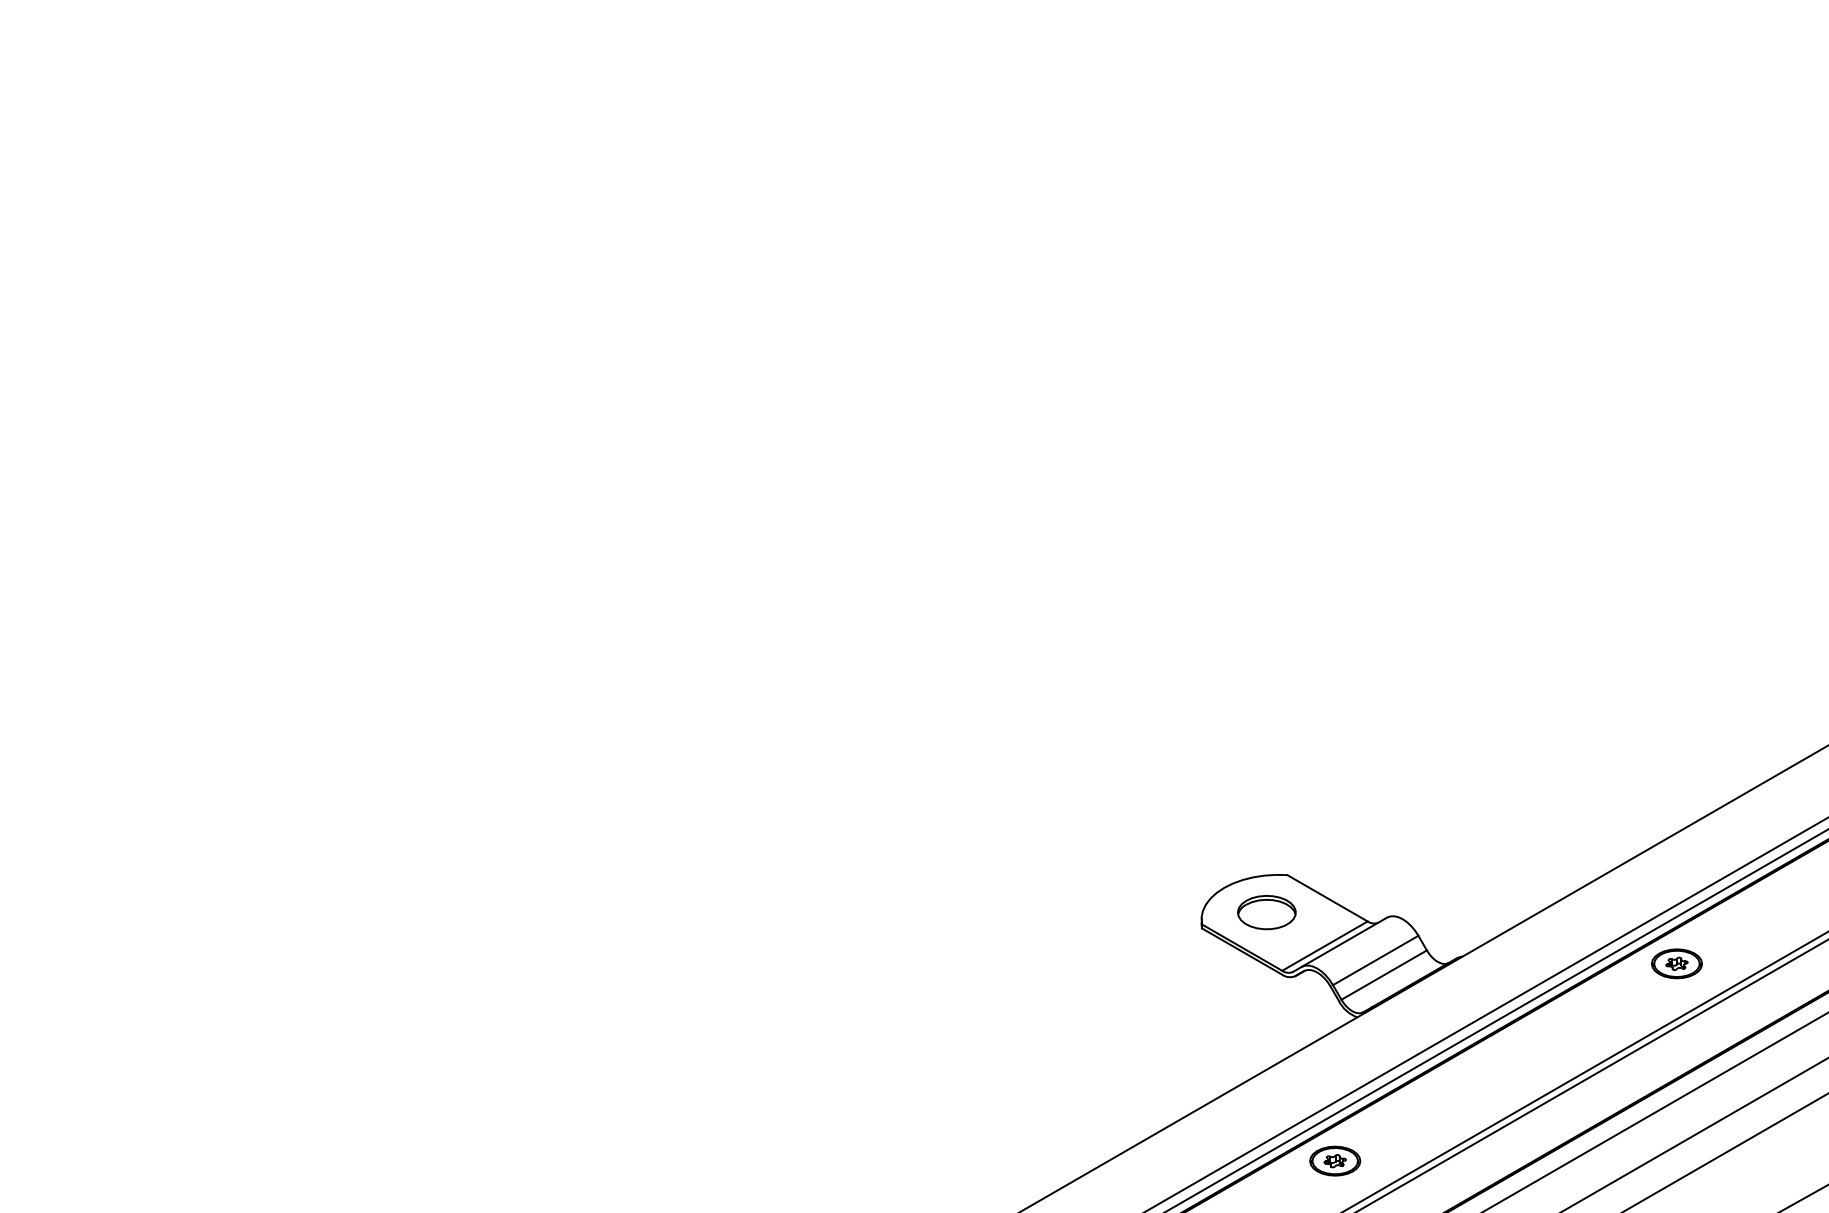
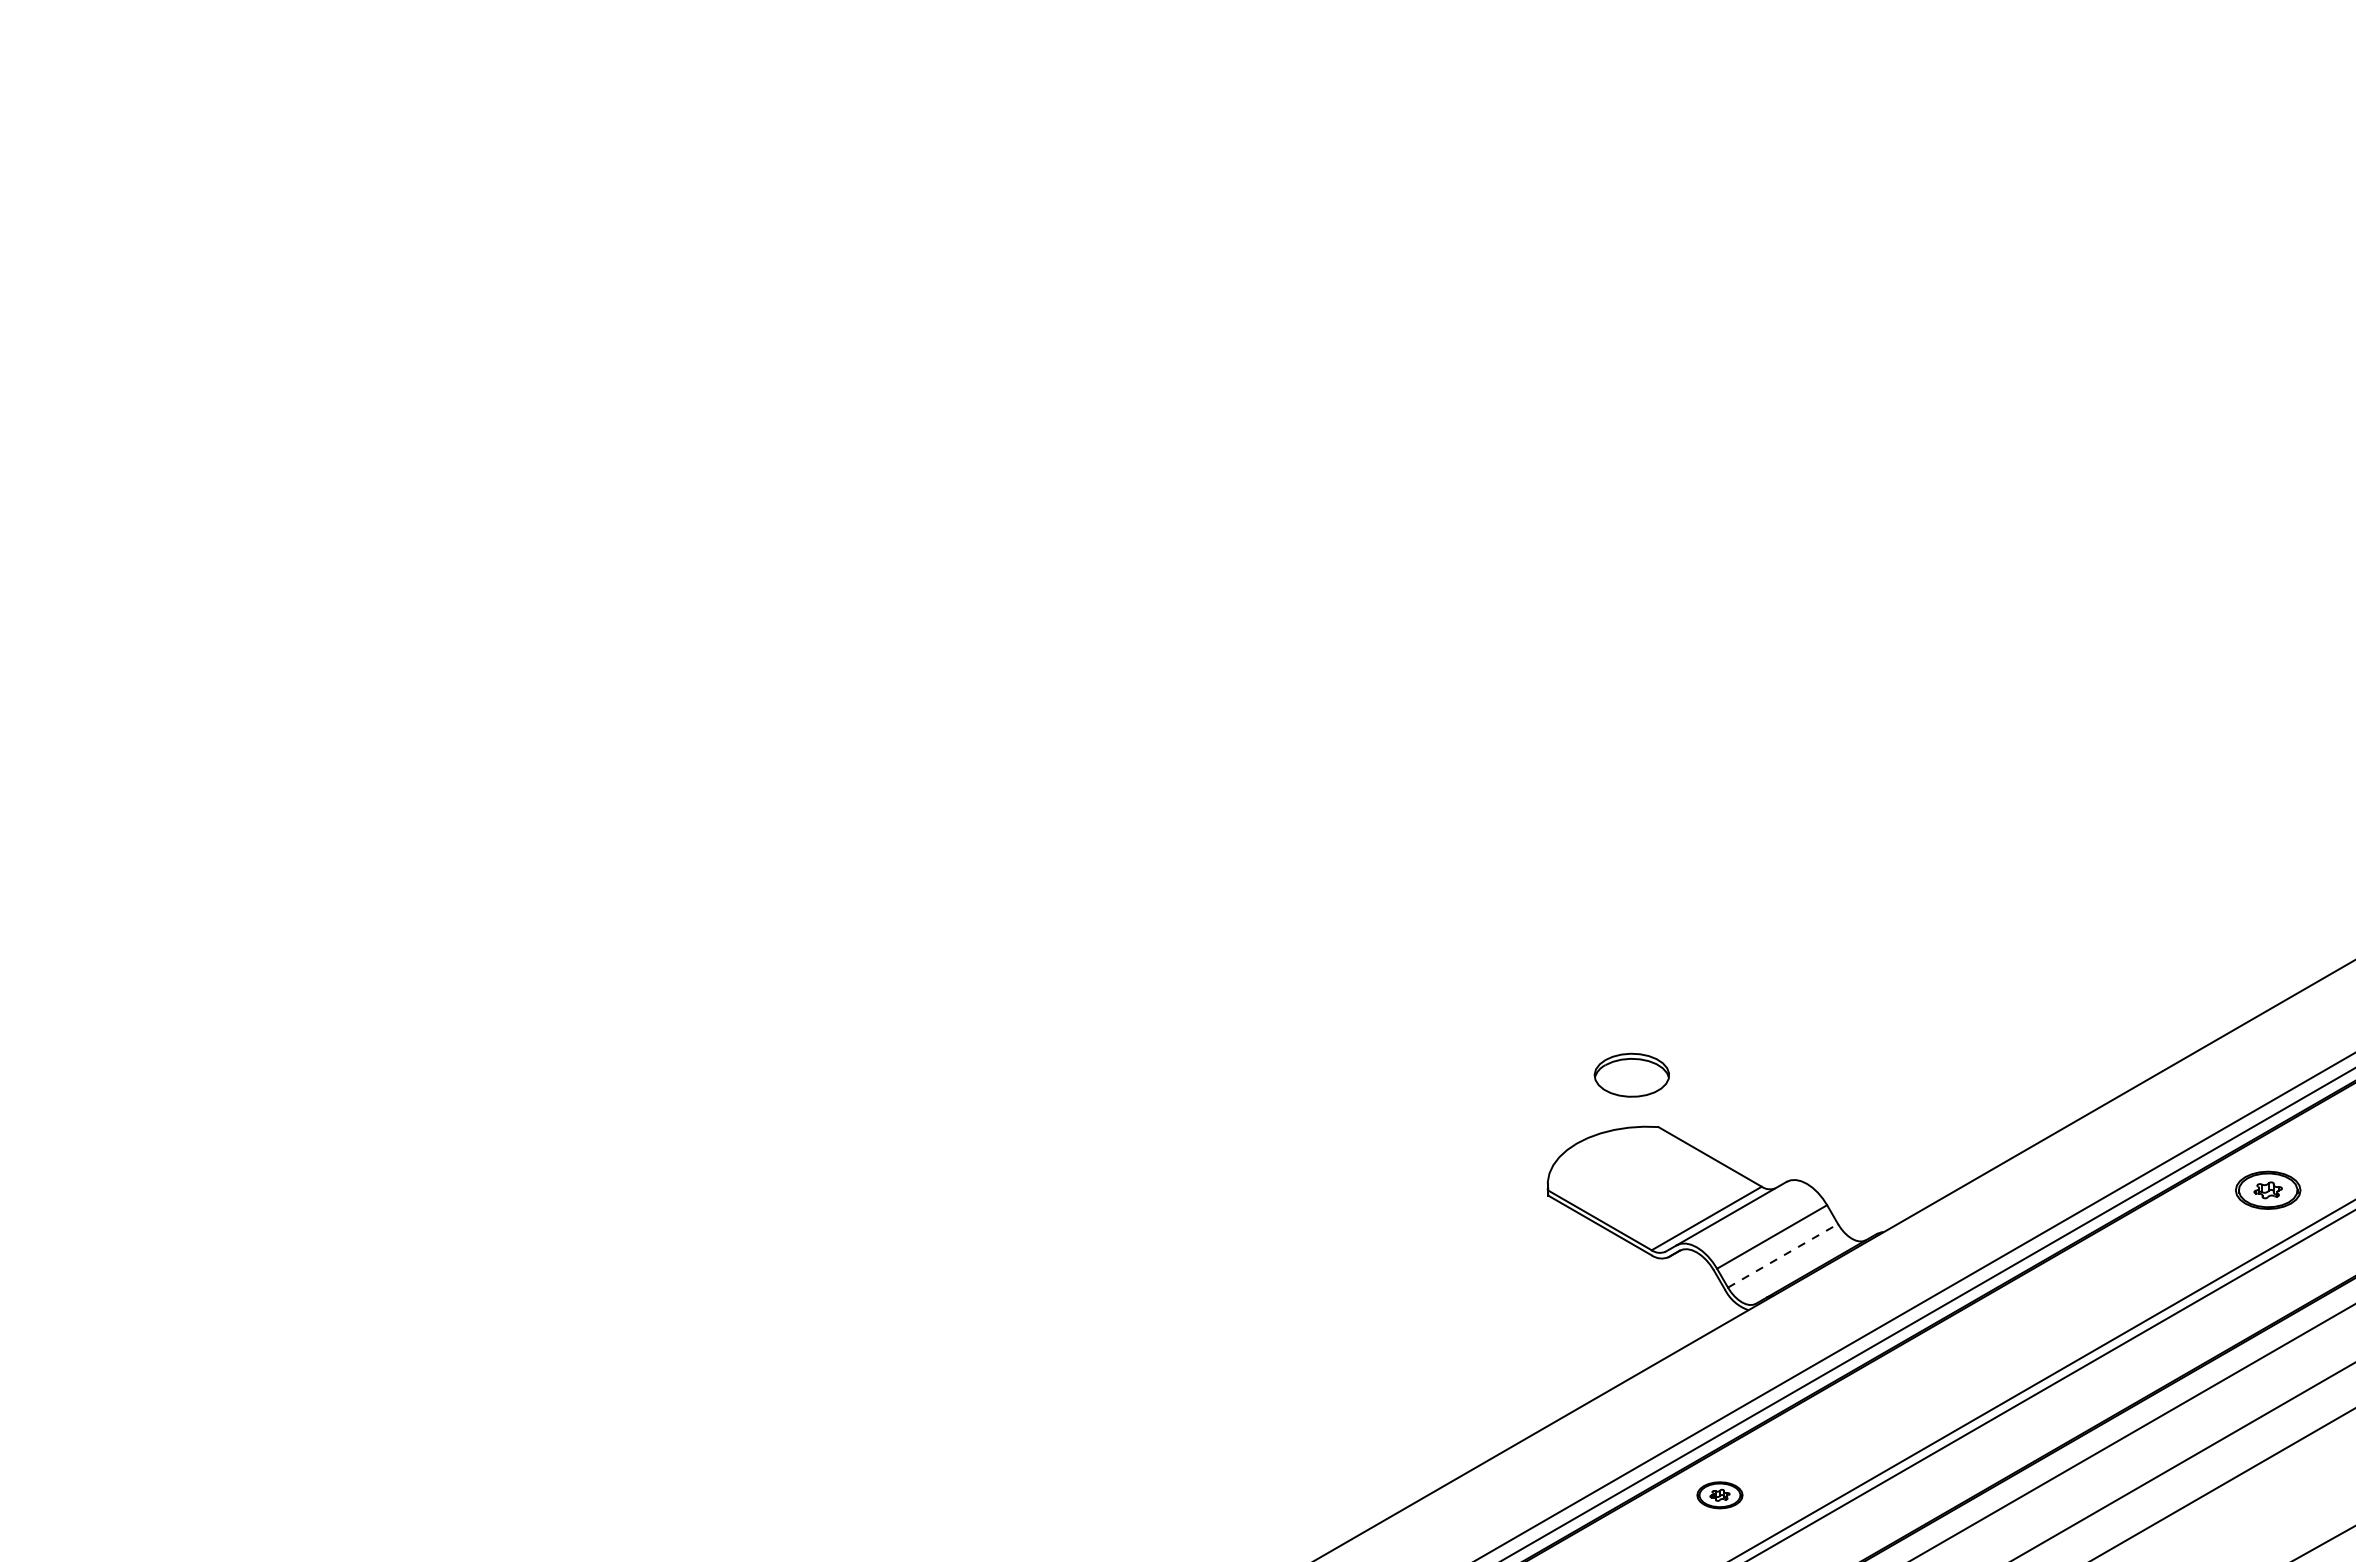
part: (1266, 911) -> (1631, 1074), moved
part: (1677, 963) -> (2268, 1189), moved
line: (1384, 974) -> (1783, 1255), solid -> dashed
part: (1334, 1160) -> (1719, 1494), size x0.7

